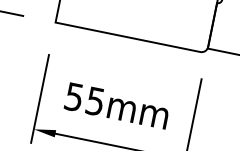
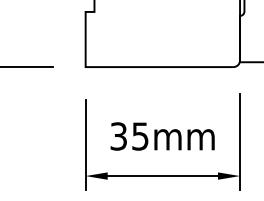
text: (73, 97) -> (118, 136), 55mm -> 35mm

